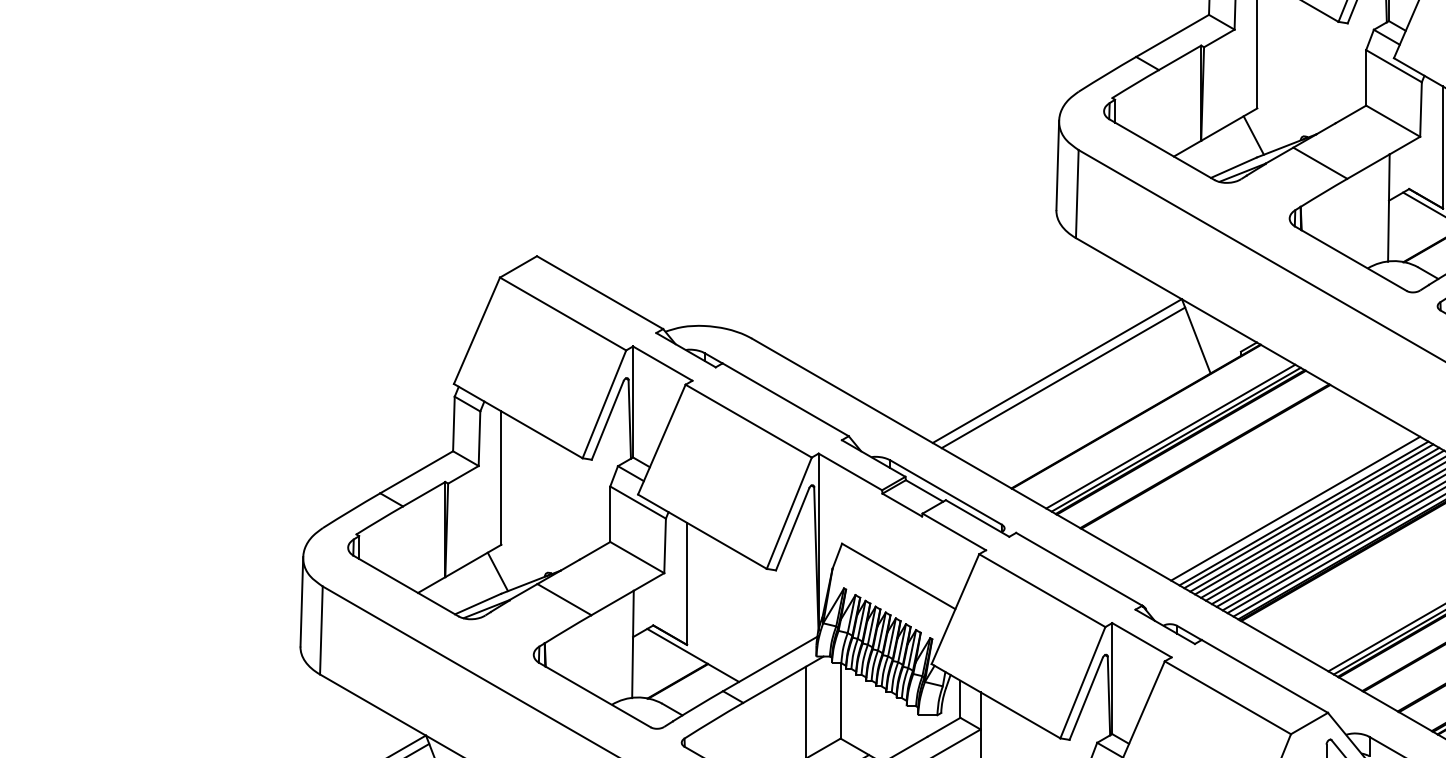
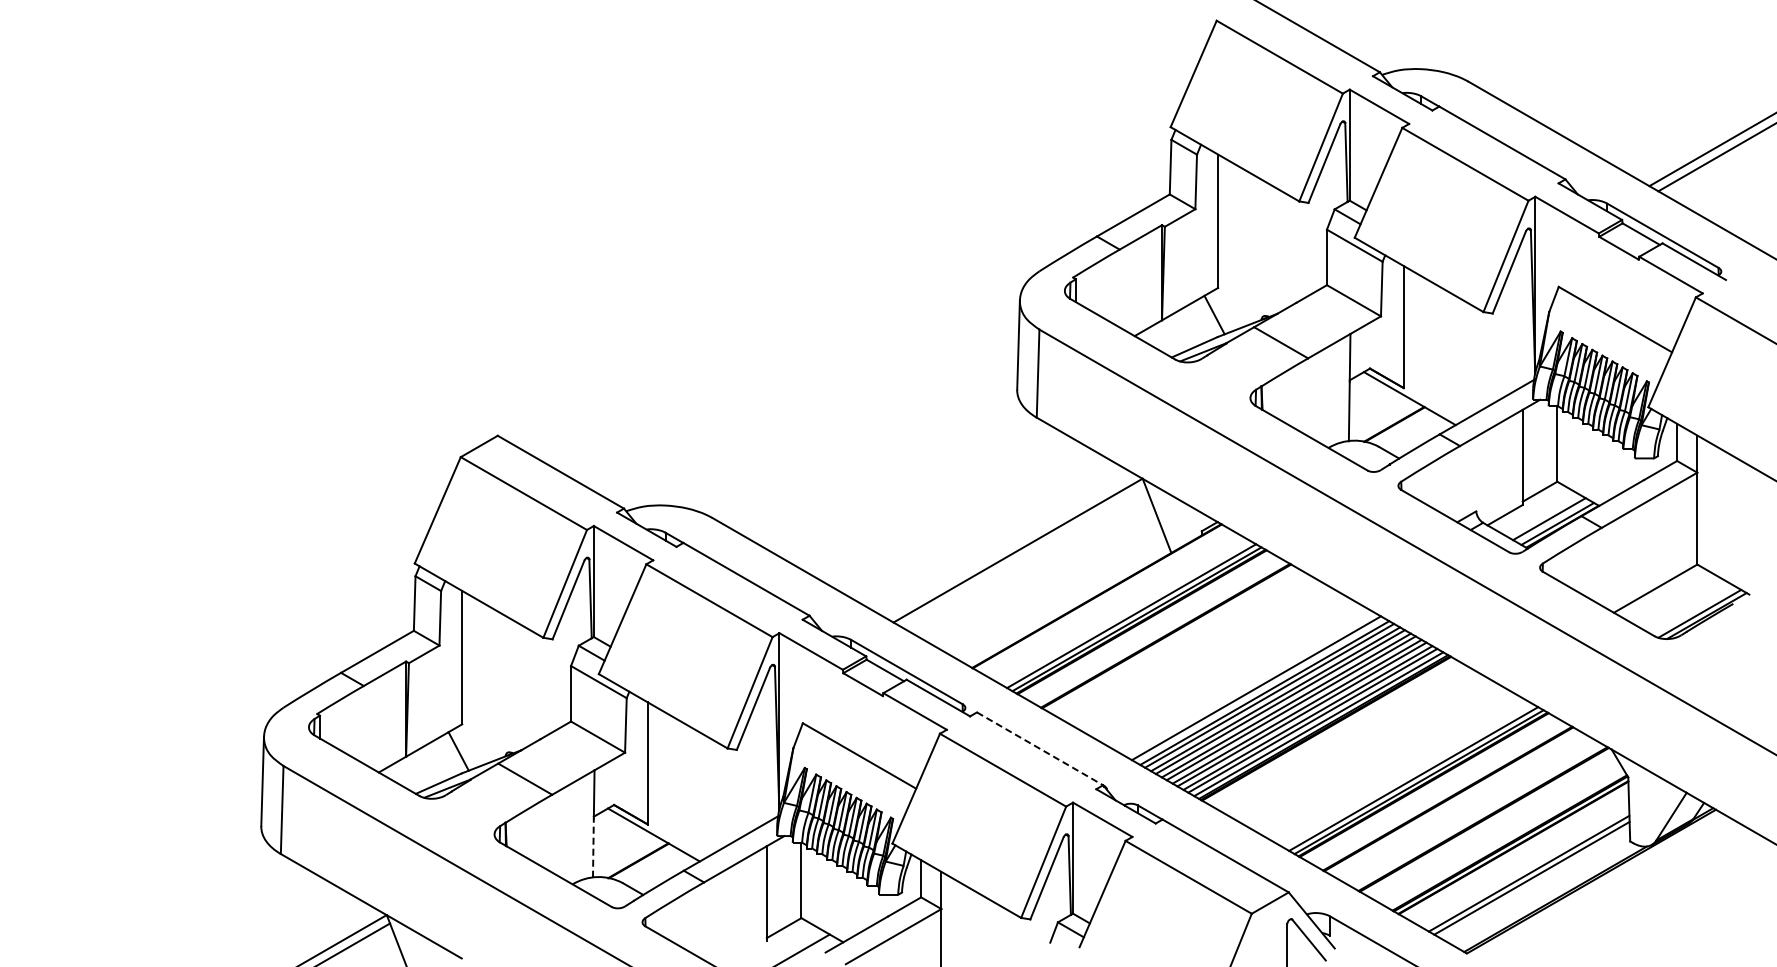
line: (1062, 377) -> (1023, 557), removed
line: (1079, 568) -> (1040, 748), solid -> dashed
line: (632, 668) -> (593, 848), solid -> dashed

